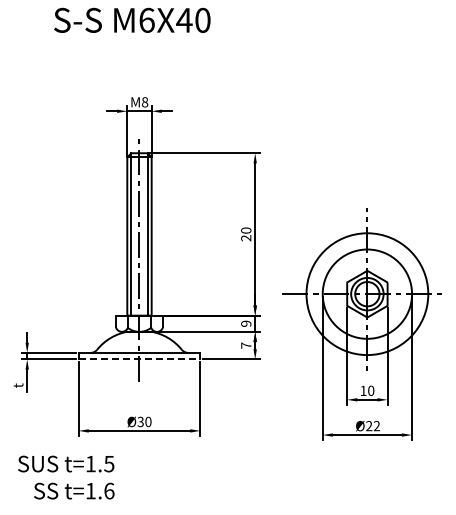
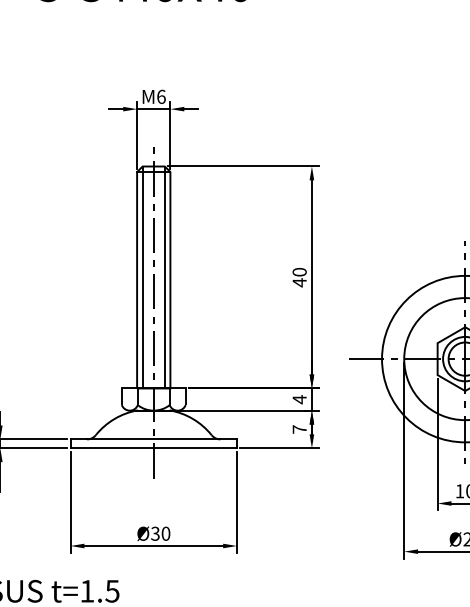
text: (145, 102) -> (161, 97), 8 -> 6
text: (246, 238) -> (300, 283), 20 -> 40
text: (246, 323) -> (300, 399), 9 -> 4
line: (139, 359) -> (153, 448), dashed -> solid

